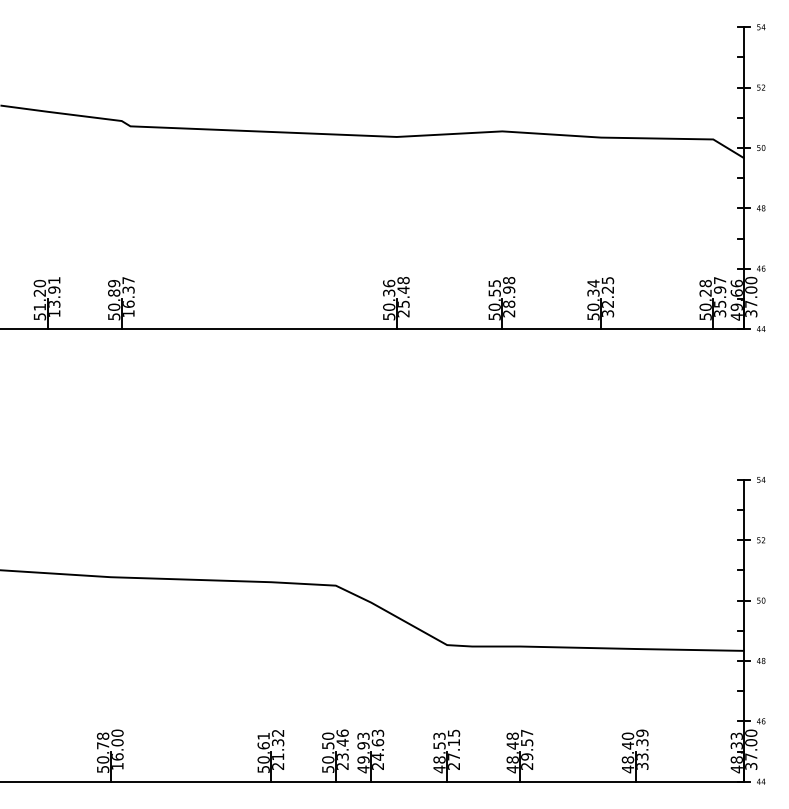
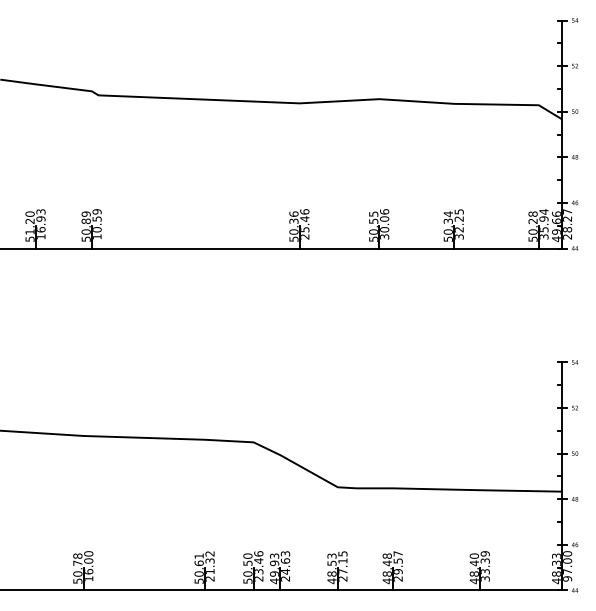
text: (403, 280) -> (304, 211), 25.48 -> 25.46
text: (720, 280) -> (544, 211), 35.97 -> 35.94
text: (54, 292) -> (41, 220), 13.91 -> 16.93
text: (128, 292) -> (97, 220), 16.37 -> 10.59
text: (509, 296) -> (384, 223), 28.98 -> 30.06
text: (751, 296) -> (567, 223), 37.00 -> 28.27
text: (751, 766) -> (567, 578), 37.00 -> 97.00

